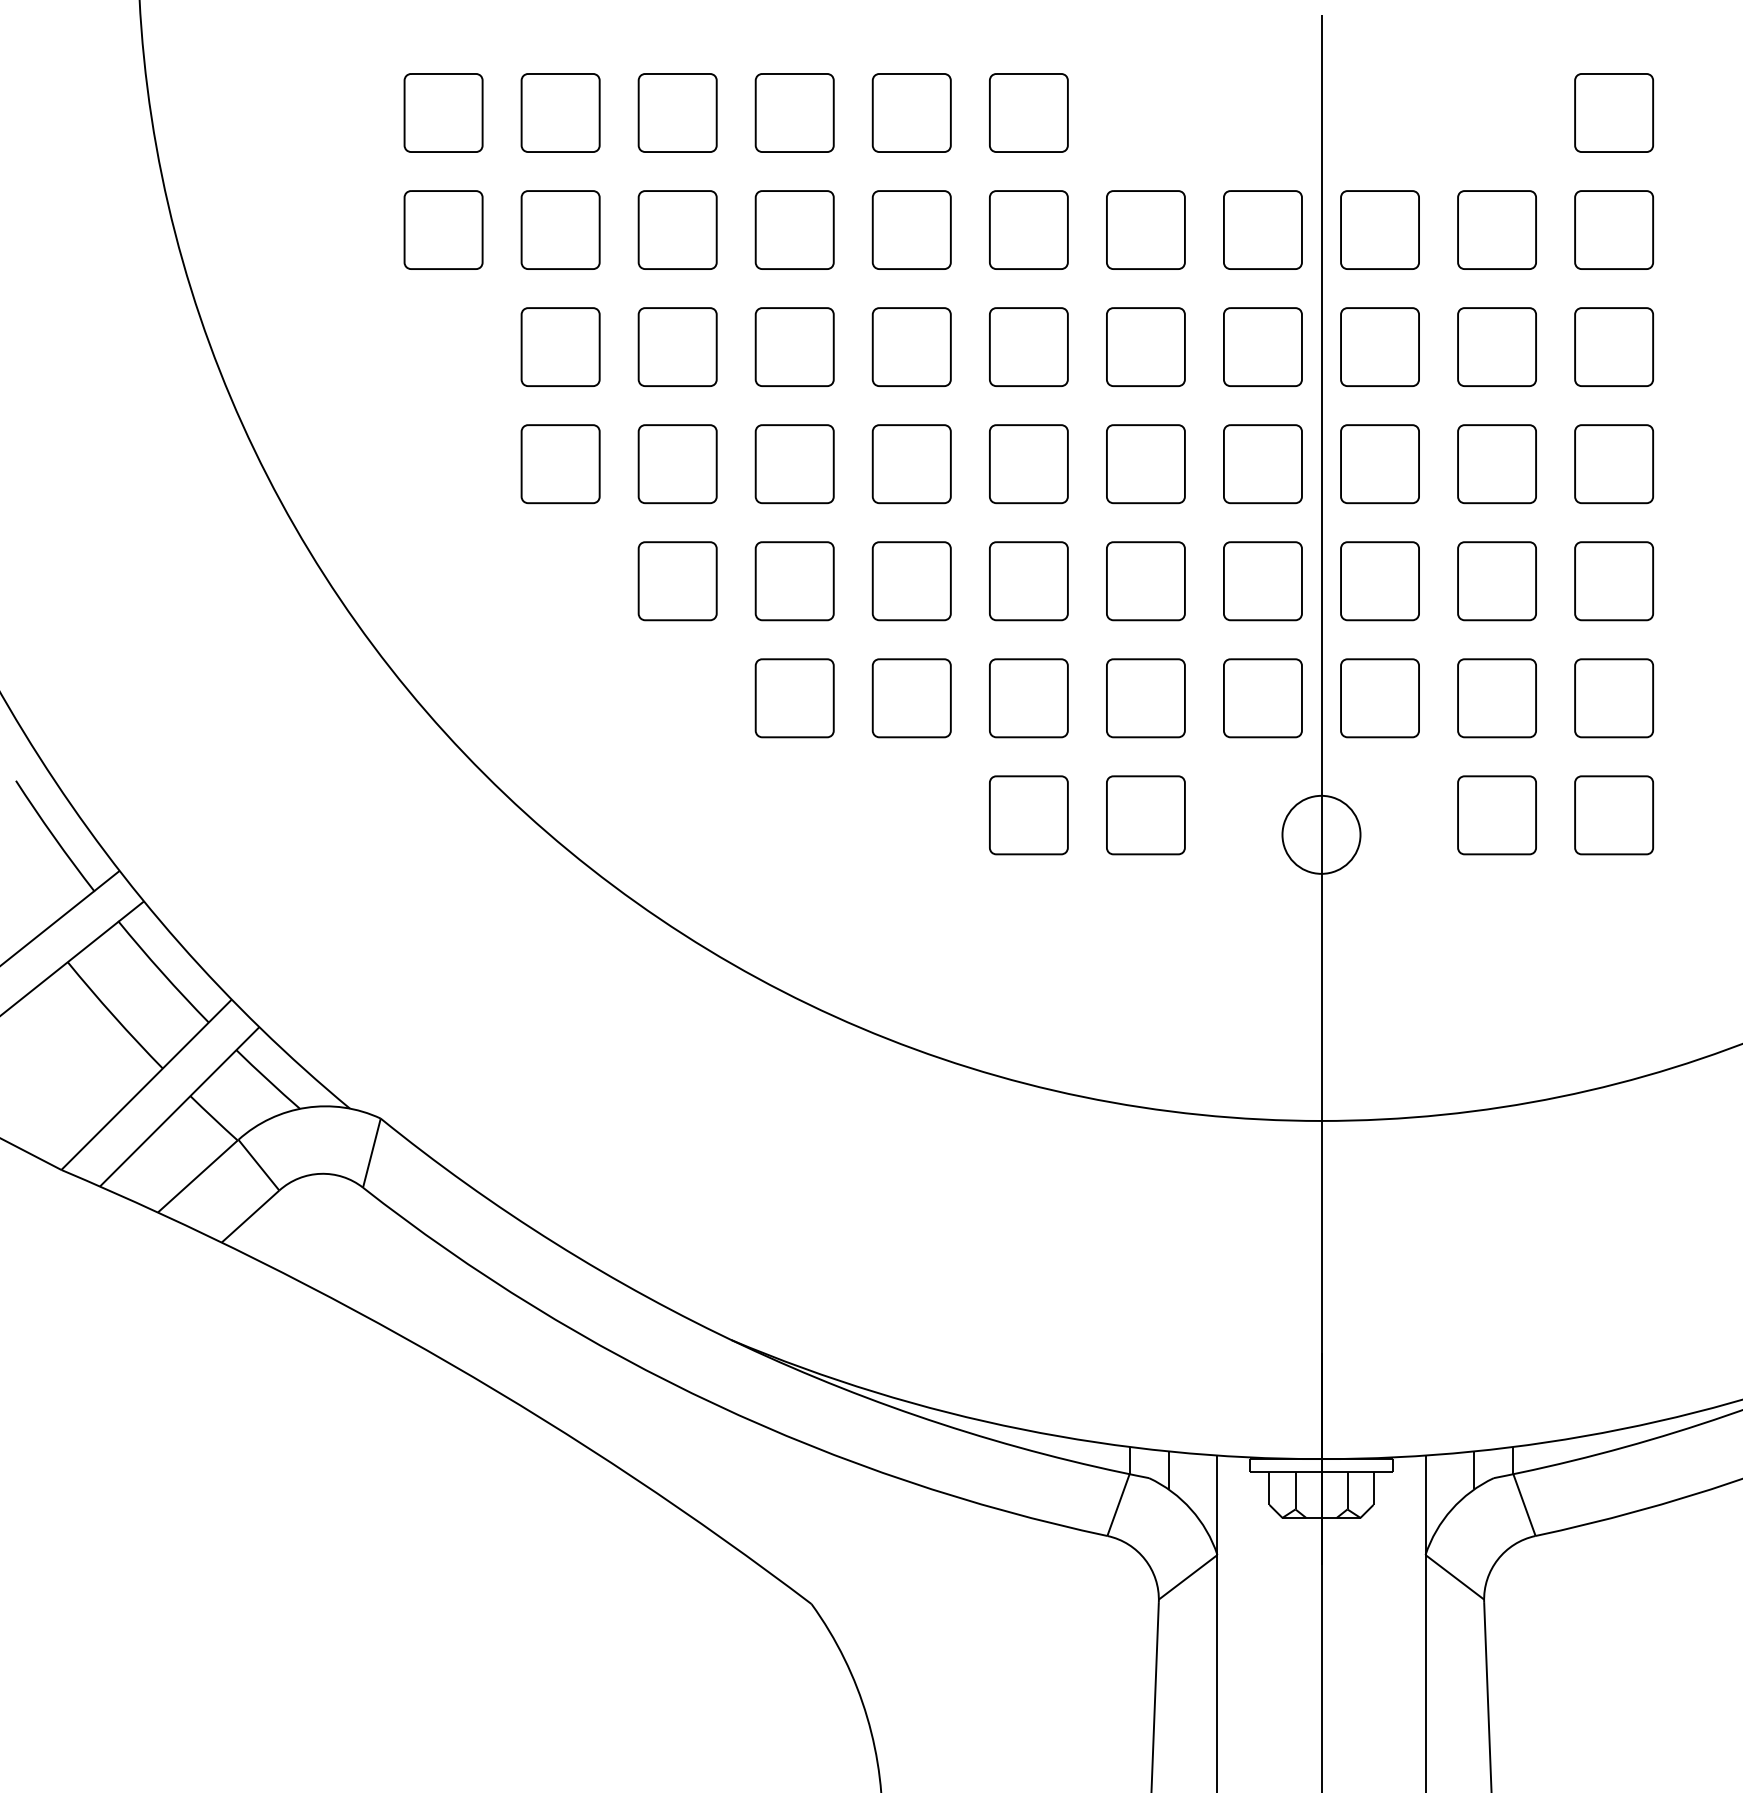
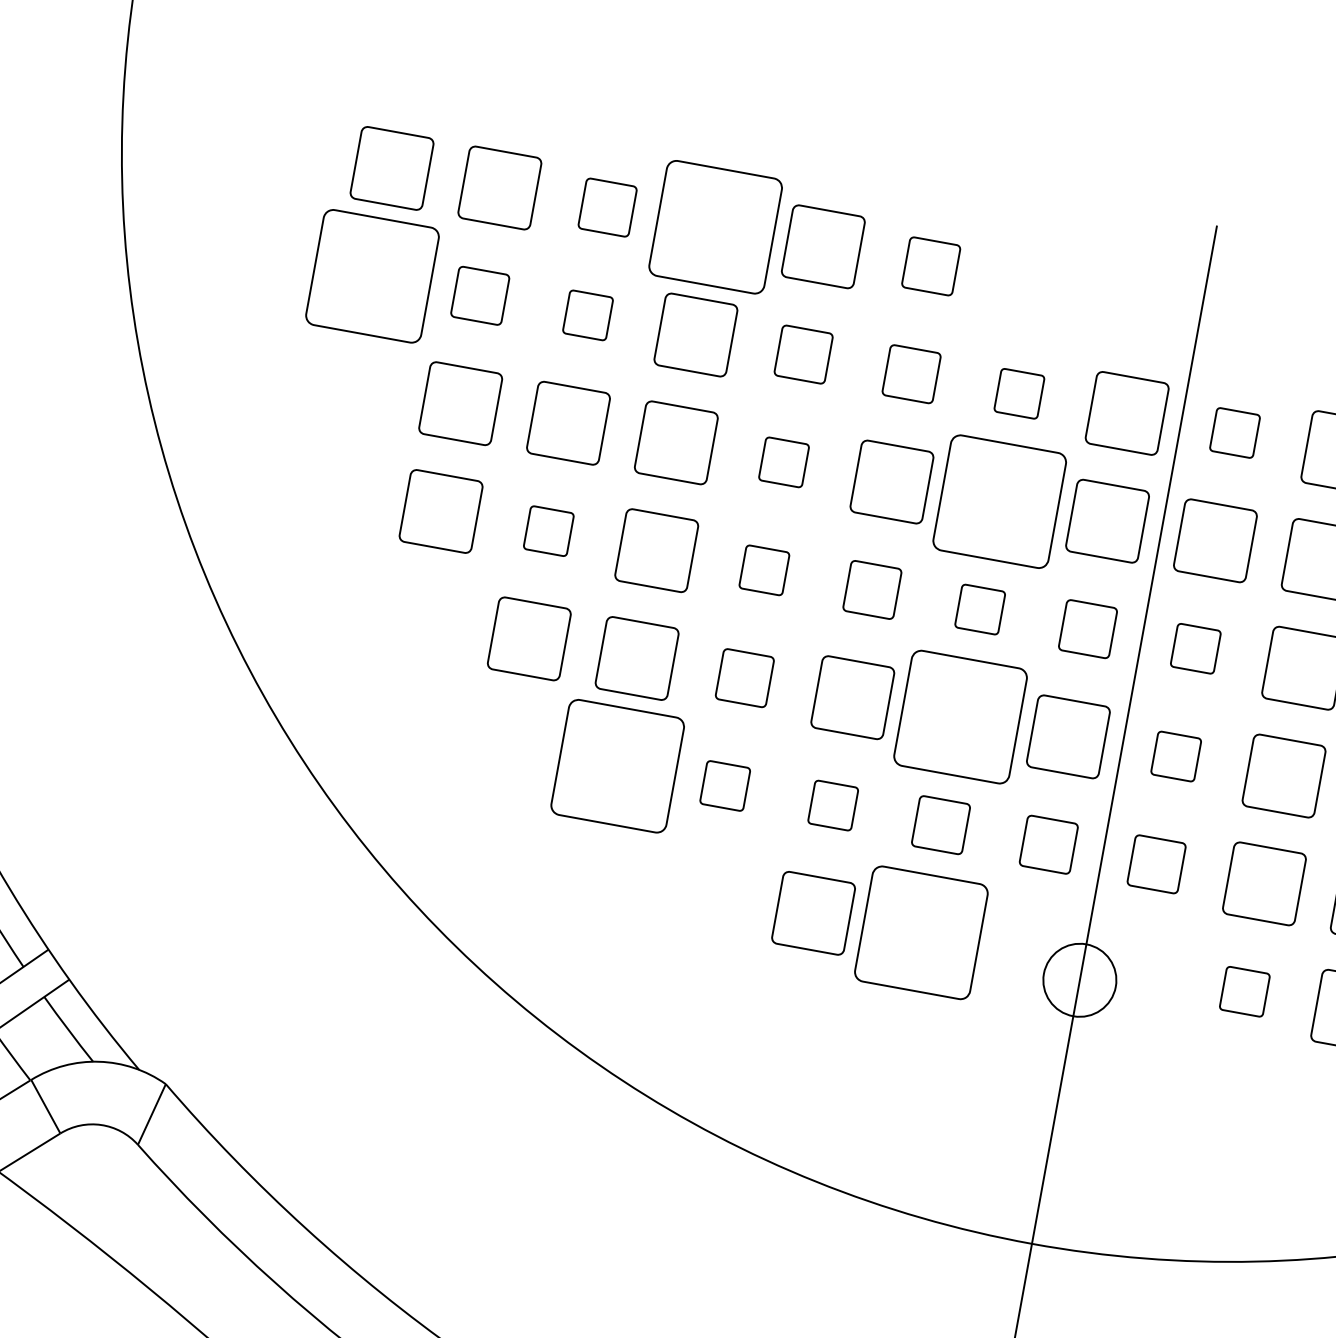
part: (677, 112) -> (607, 207), size x0.7
part: (794, 112) -> (715, 226), size x1.6
part: (1028, 112) -> (930, 265), size x0.7
part: (443, 229) -> (372, 275), size x1.6
part: (560, 229) -> (480, 295), size x0.7
part: (677, 229) -> (588, 314), size x0.6
part: (911, 229) -> (803, 354), size x0.7
part: (1028, 229) -> (911, 373), size x0.7
part: (1145, 229) -> (1019, 393), size x0.6
part: (1379, 229) -> (1234, 432), size x0.6
part: (911, 346) -> (783, 461), size x0.6
part: (1145, 346) -> (999, 501), size x1.6
part: (677, 464) -> (548, 531), size x0.6
part: (911, 464) -> (764, 570), size x0.6
part: (1028, 464) -> (871, 590), size x0.7
part: (1145, 464) -> (979, 609), size x0.6
part: (1262, 464) -> (1087, 629), size x0.7
part: (1379, 464) -> (1195, 648), size x0.6
part: (911, 581) -> (744, 678), size x0.7
part: (1145, 581) -> (960, 717), size x1.6
part: (1379, 581) -> (1175, 756), size x0.6
part: (794, 698) -> (617, 766), size x1.6
part: (911, 698) -> (725, 786), size x0.6
part: (1028, 698) -> (832, 805), size x0.6
part: (1145, 698) -> (940, 825), size x0.7
part: (1262, 698) -> (1048, 844), size x0.7
part: (1379, 698) -> (1156, 864), size x0.7
part: (1145, 815) -> (921, 933), size x1.6
part: (1496, 815) -> (1244, 991), size x0.6

